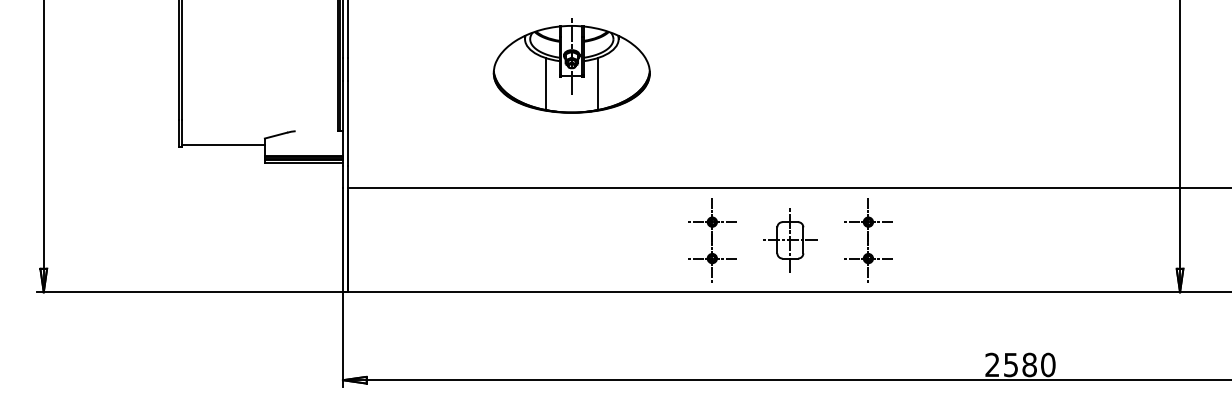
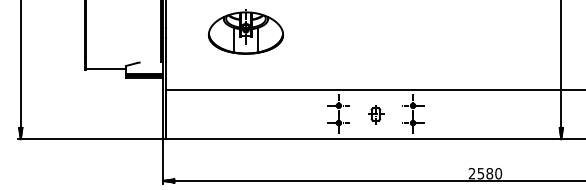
part: (570, 66) -> (245, 31), moved
part: (789, 240) -> (375, 114), size x0.7

